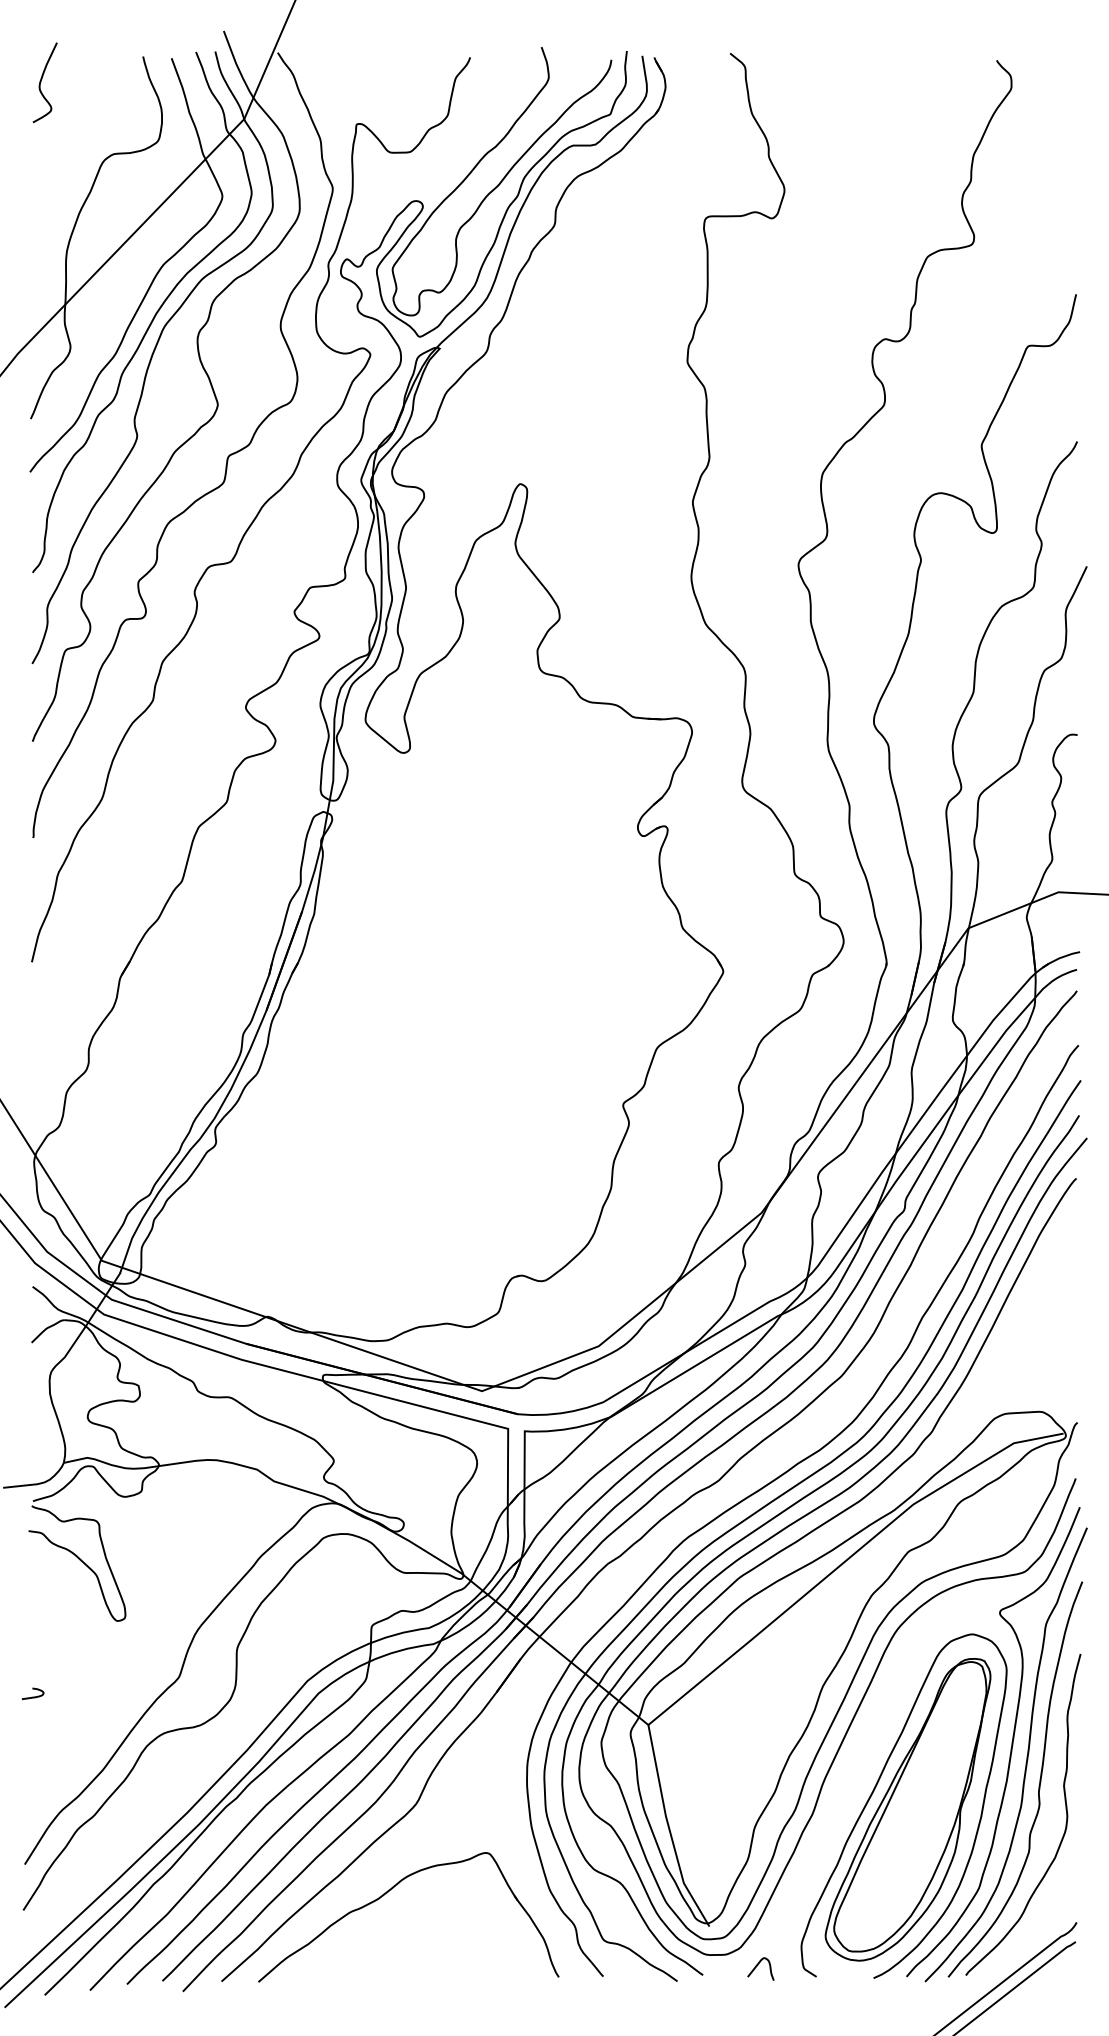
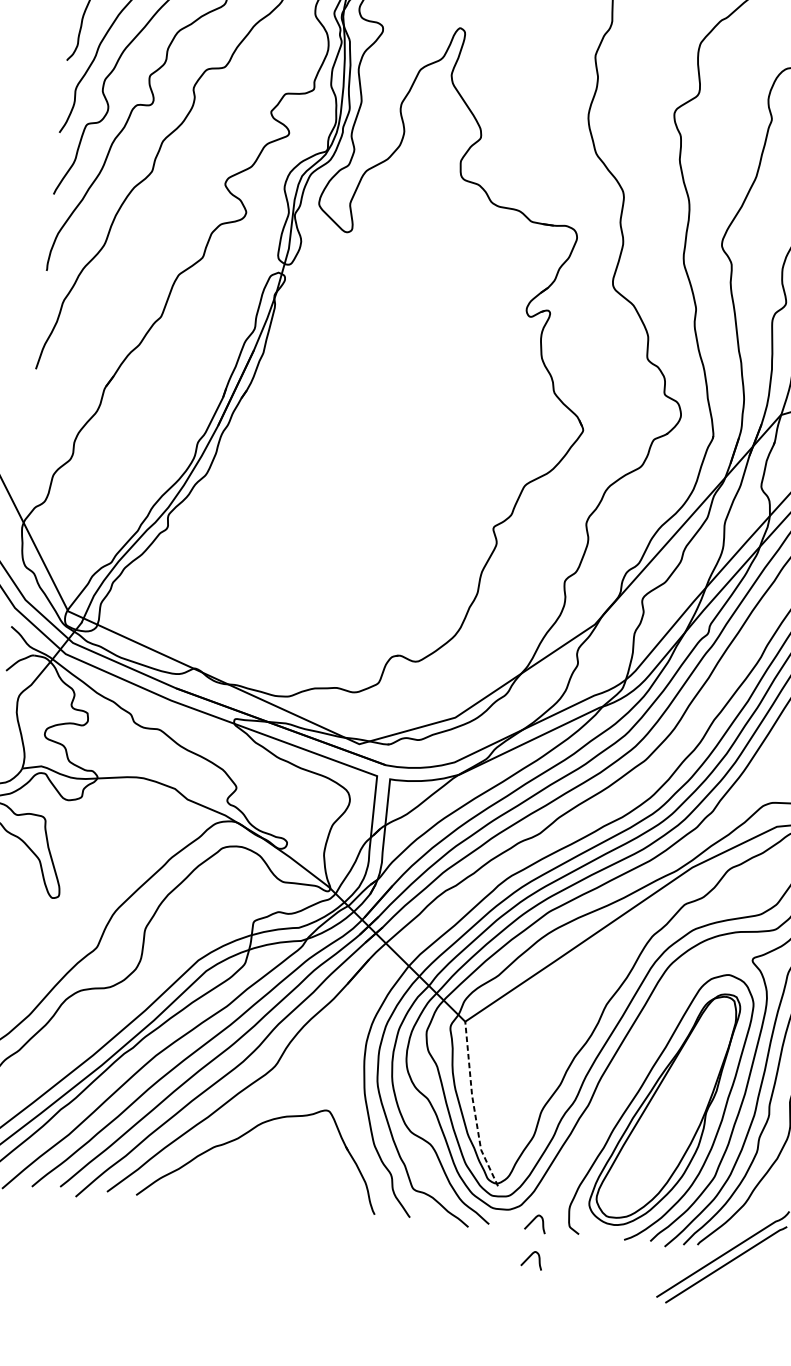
line: (669, 1828) -> (473, 1105), solid -> dashed
curve: (758, 2011) -> (530, 1257), added

